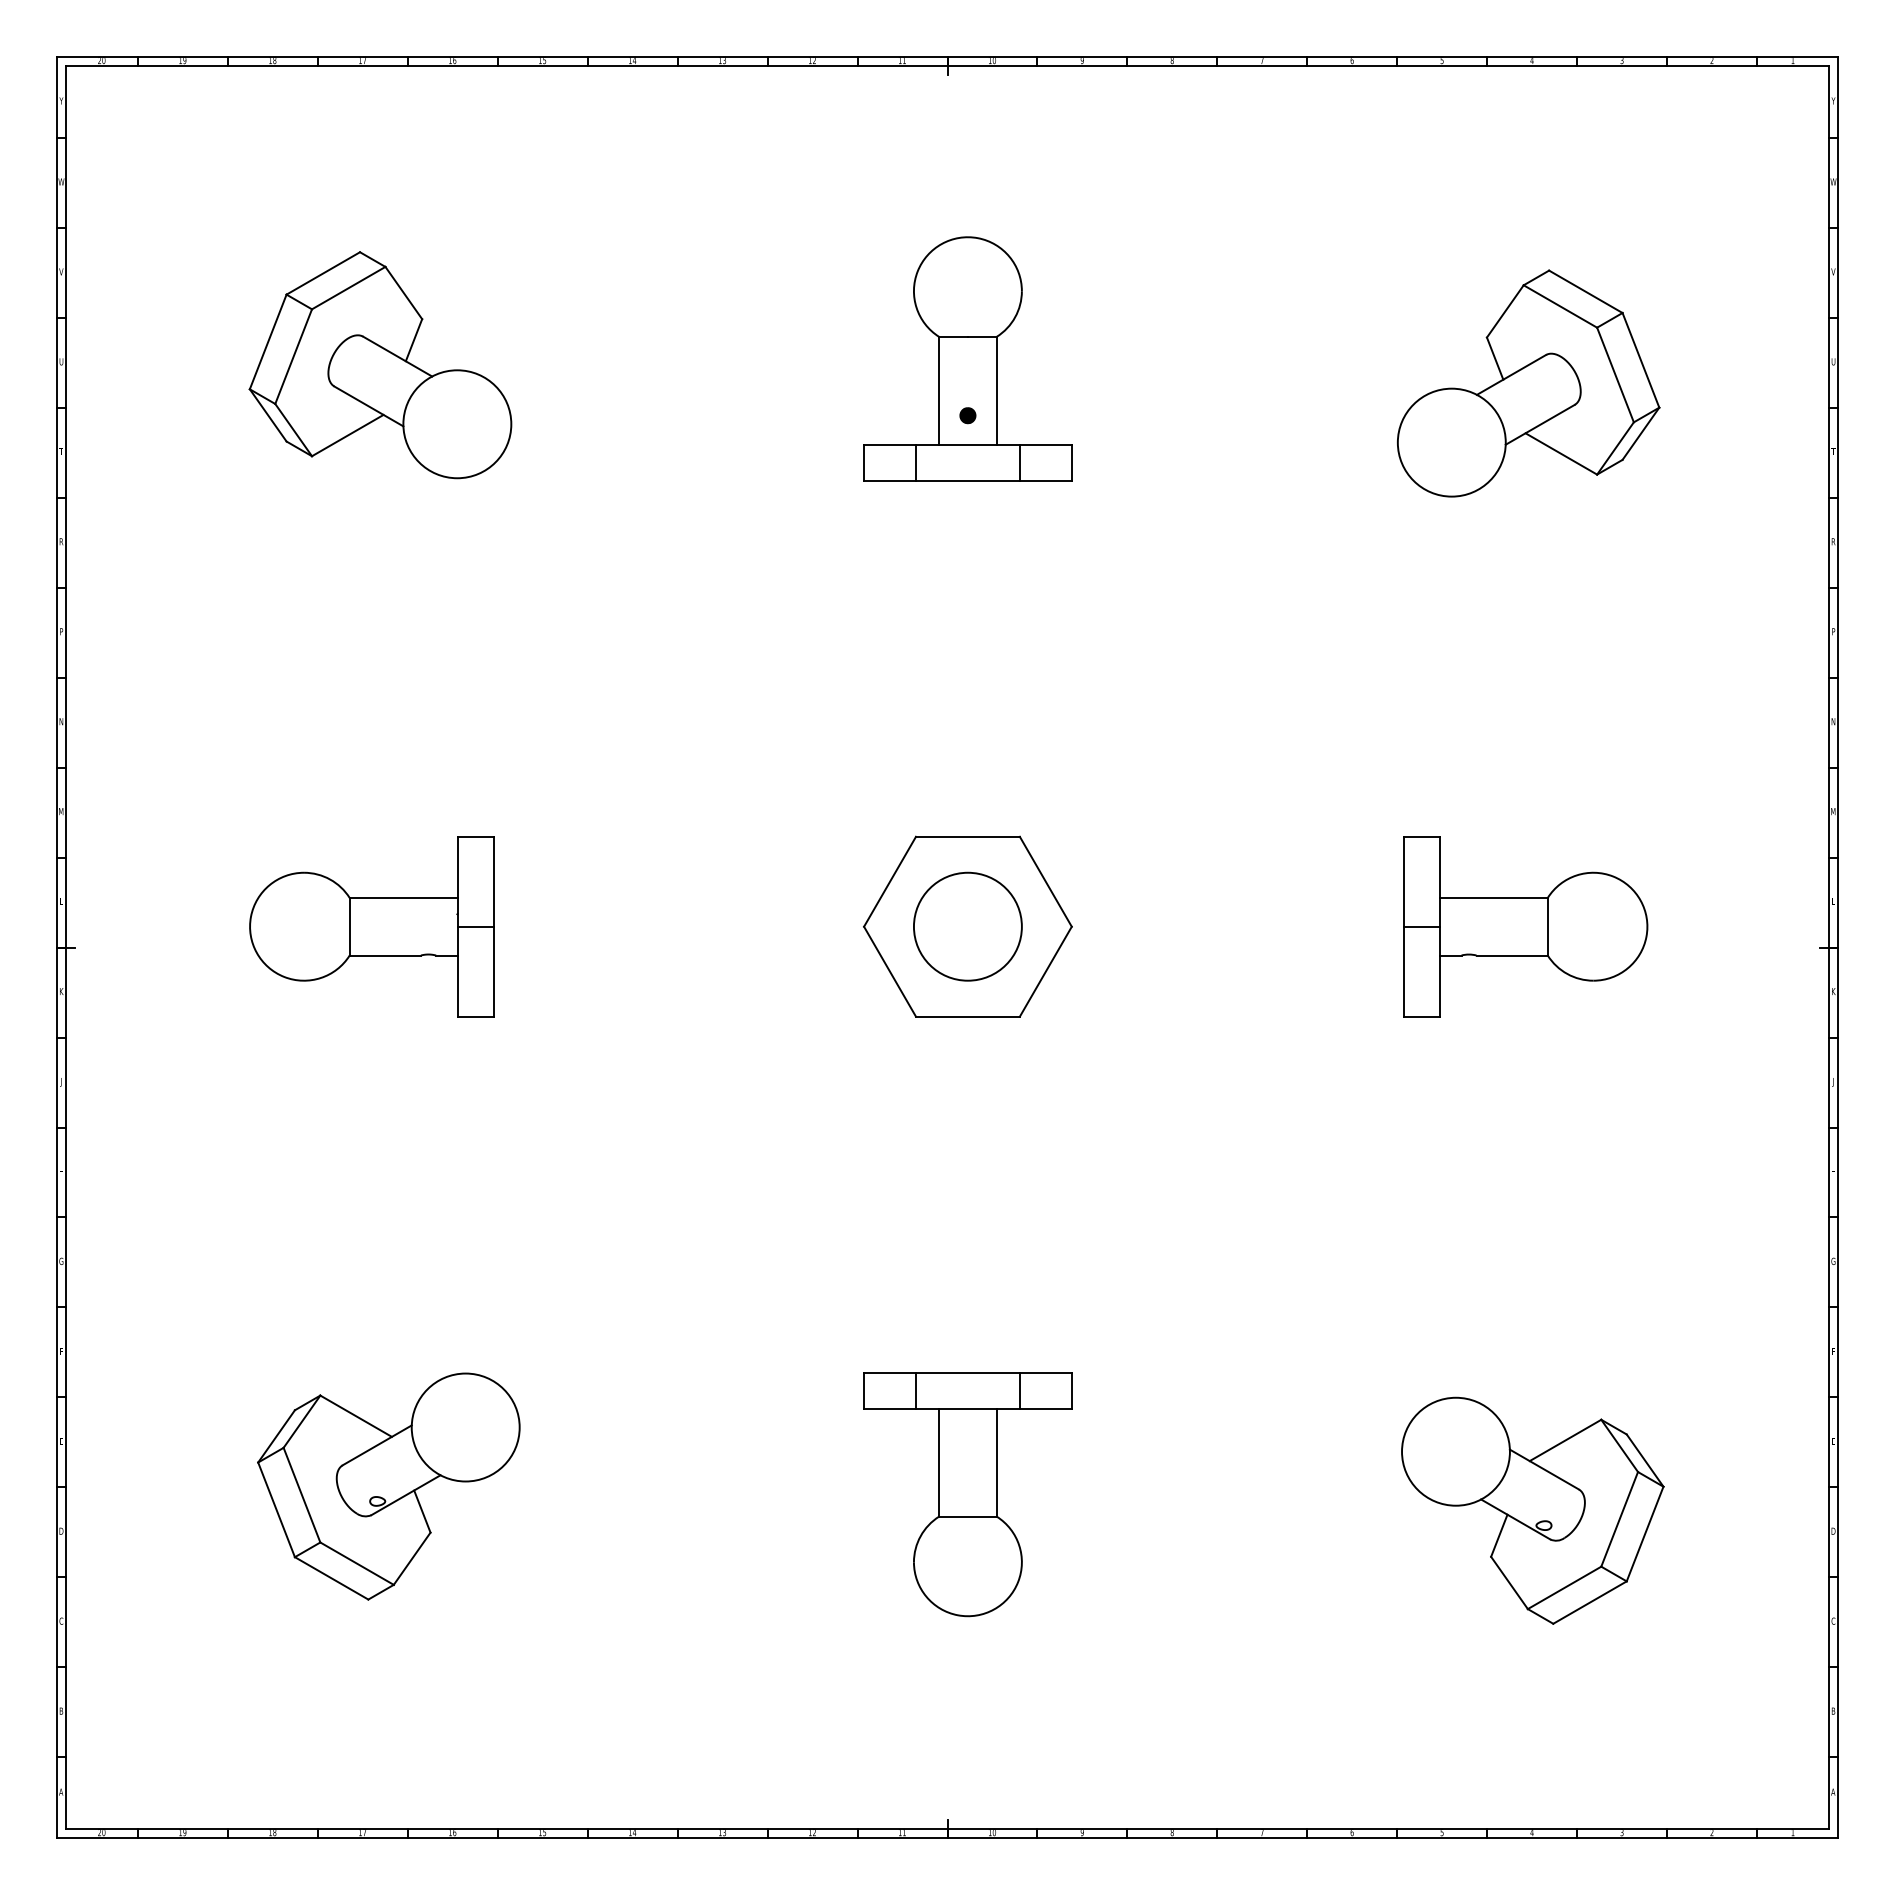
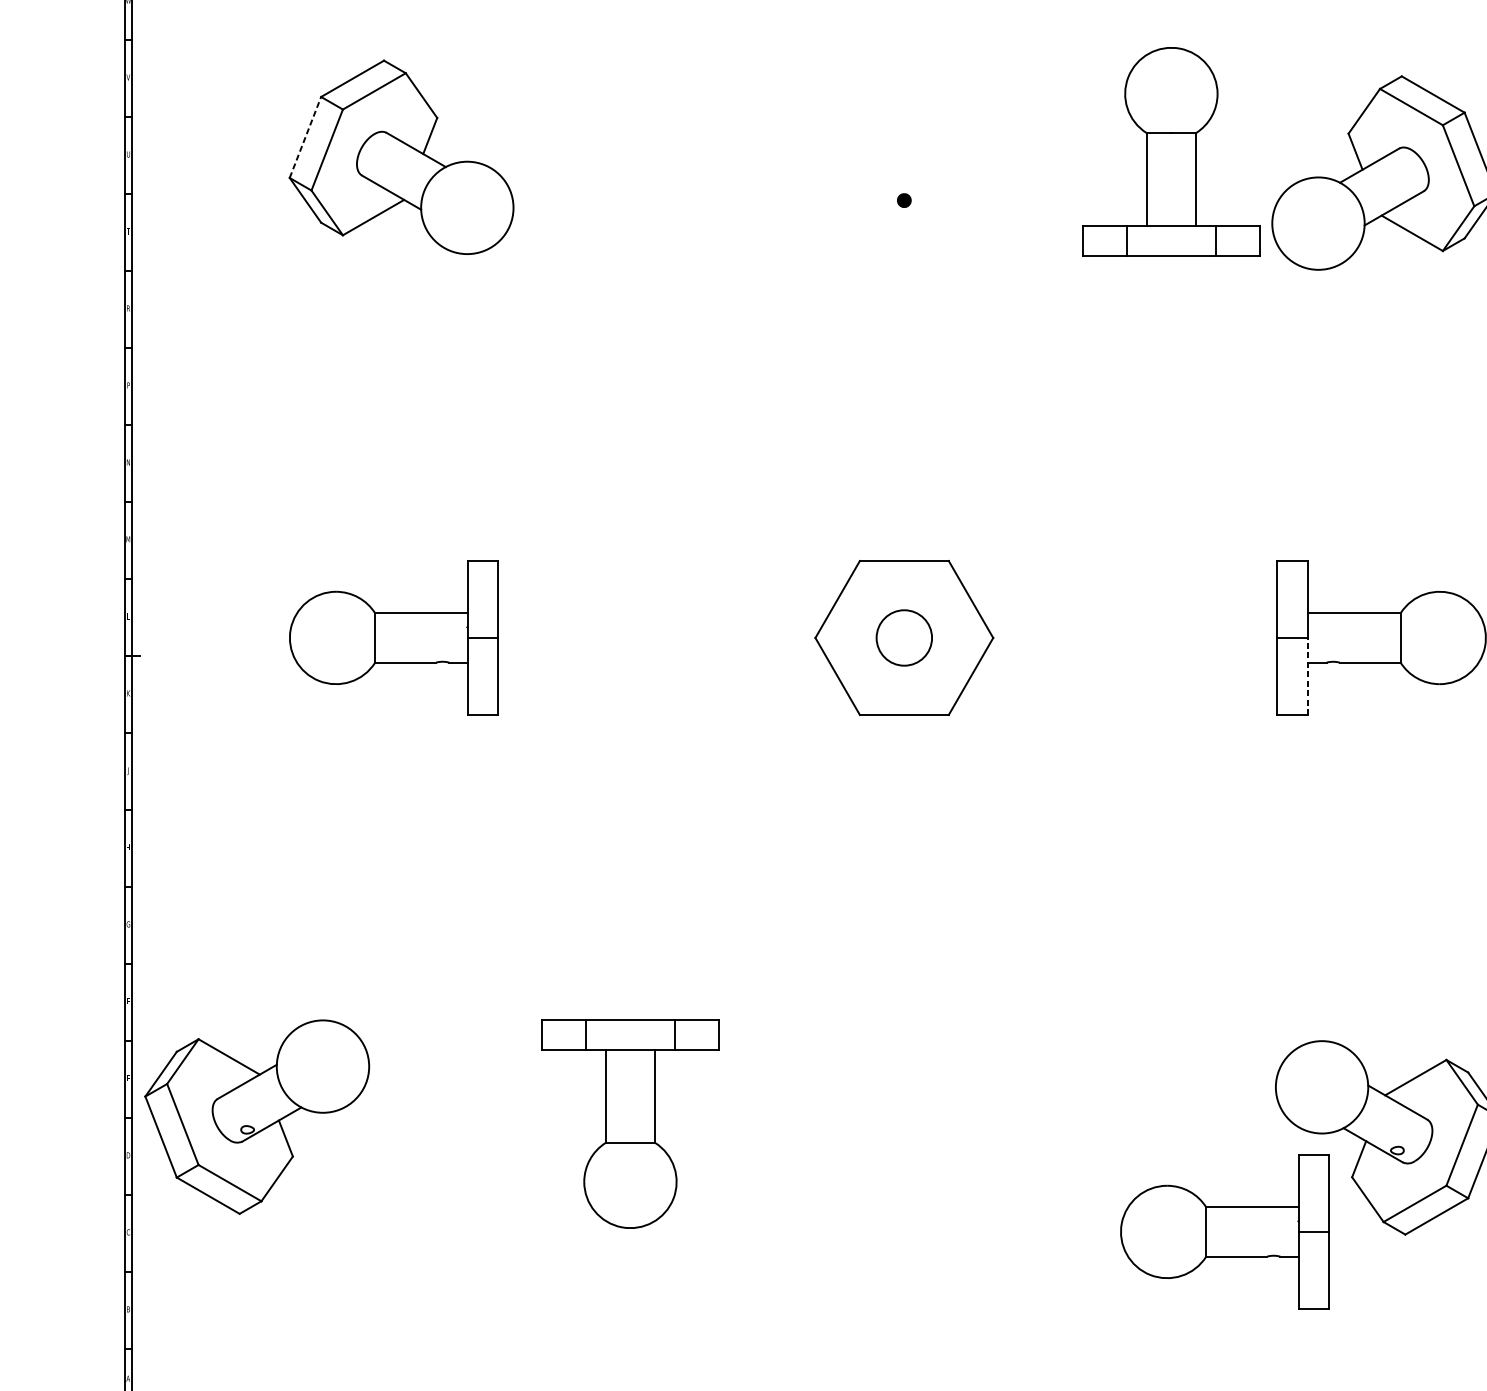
line: (268, 341) -> (305, 137), solid -> dashed
part: (967, 358) -> (1171, 151), moved
circle: (967, 926) -> (903, 637), size x0.6
line: (1439, 971) -> (1307, 676), solid -> dashed
part: (388, 1486) -> (256, 1117), moved
part: (967, 1494) -> (630, 1123), moved
part: (1342, 1620) -> (1224, 1231), added

